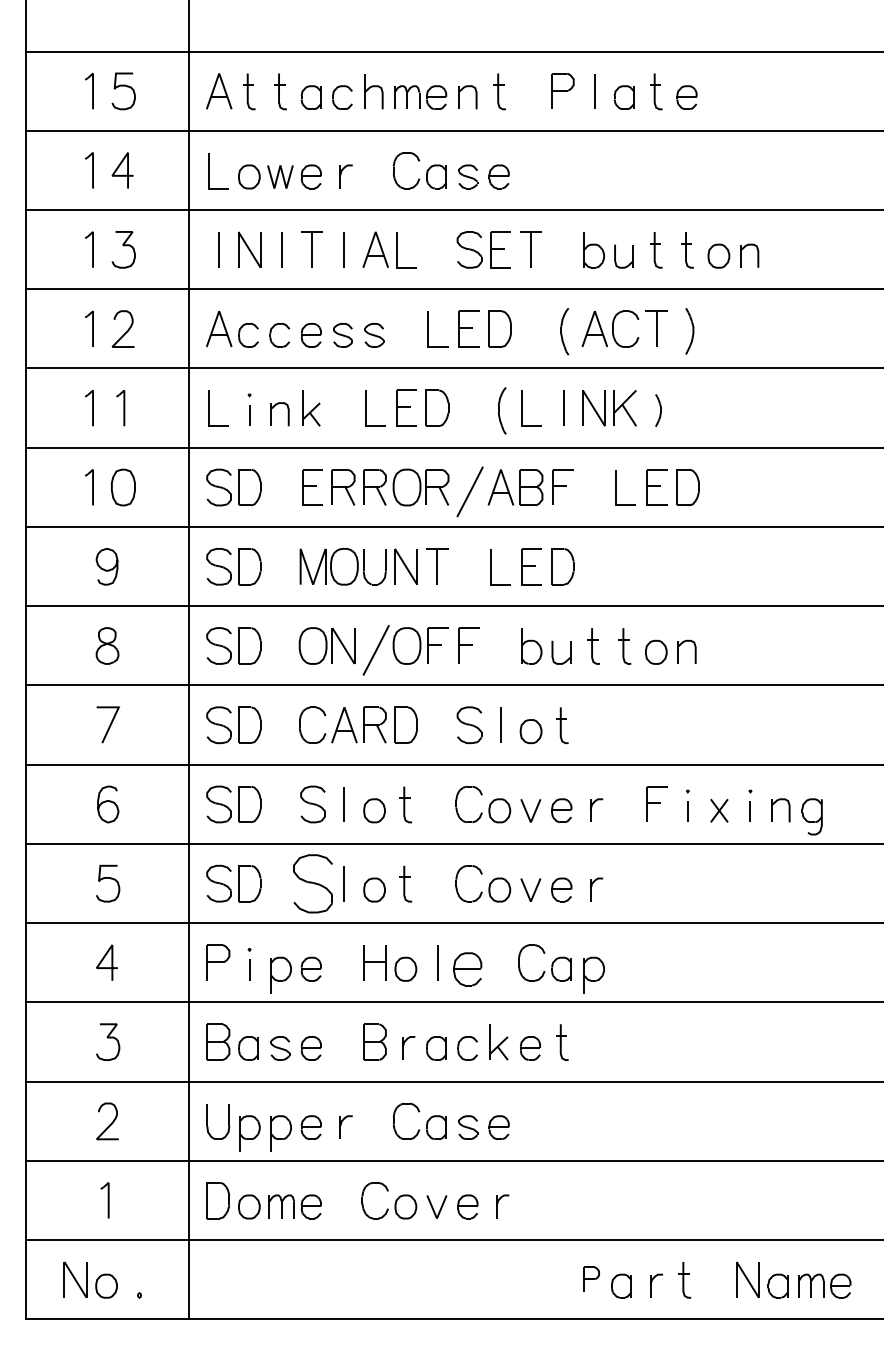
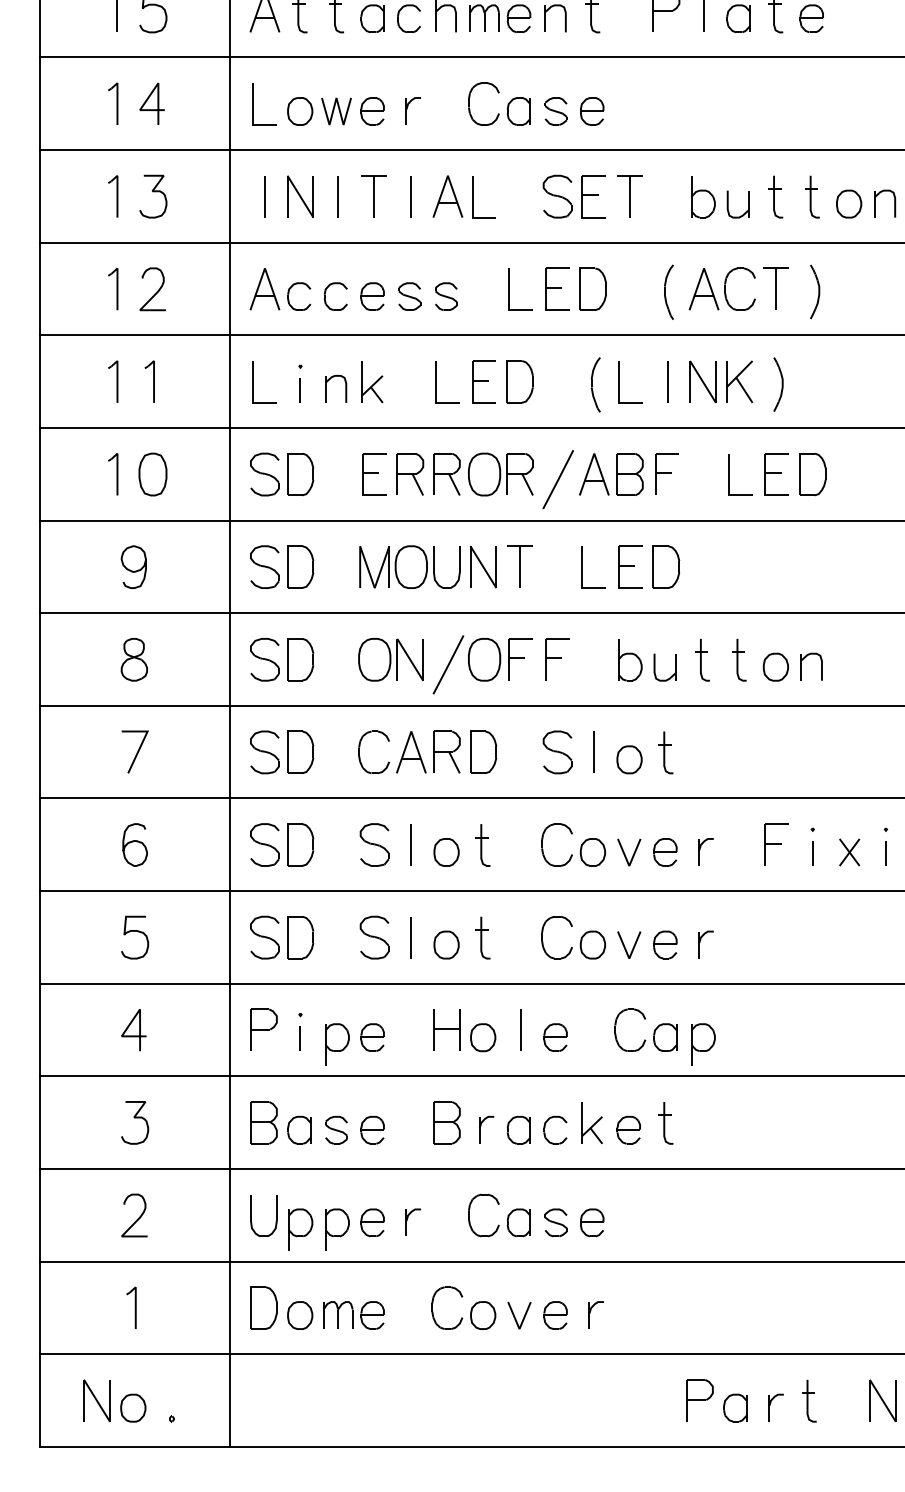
part: (658, 410) -> (778, 384), size x1.43
part: (312, 883) -> (374, 937), size x0.62
part: (467, 968) -> (555, 1036), size x0.71
part: (591, 1279) -> (700, 1400), size x1.43

